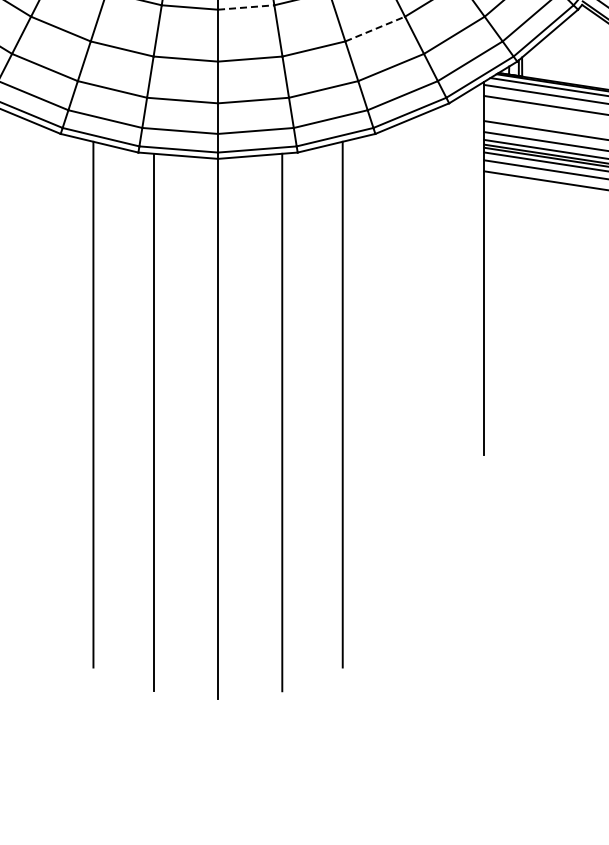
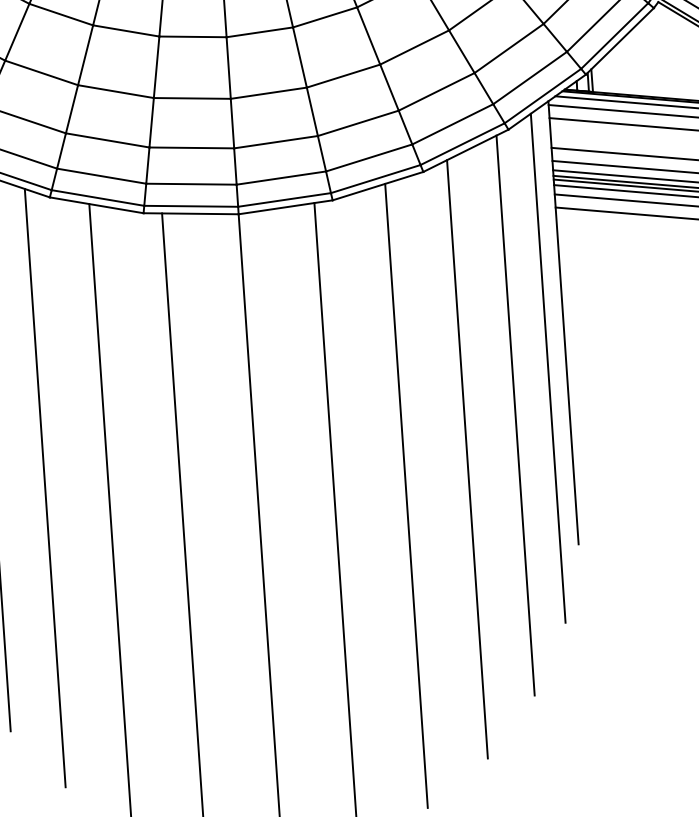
line: (246, 7) -> (260, 32), dashed -> solid
line: (375, 28) -> (414, 46), dashed -> solid
line: (468, 305) -> (547, 368), added
line: (438, 343) -> (515, 415), added
line: (40, 377) -> (45, 488), added
line: (395, 377) -> (466, 459), added

